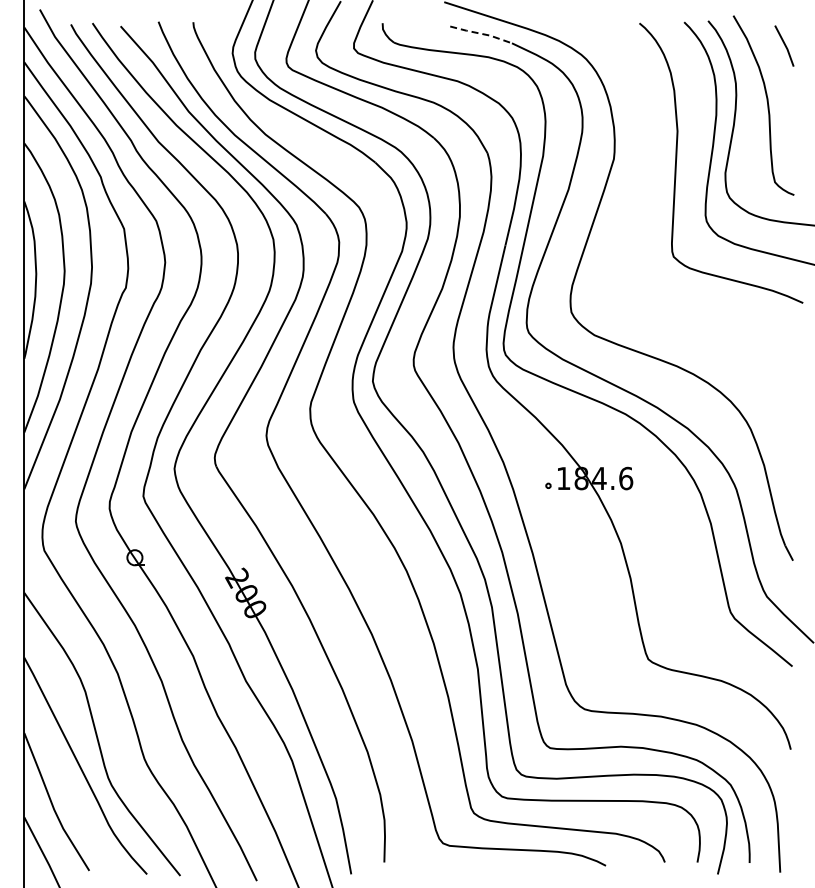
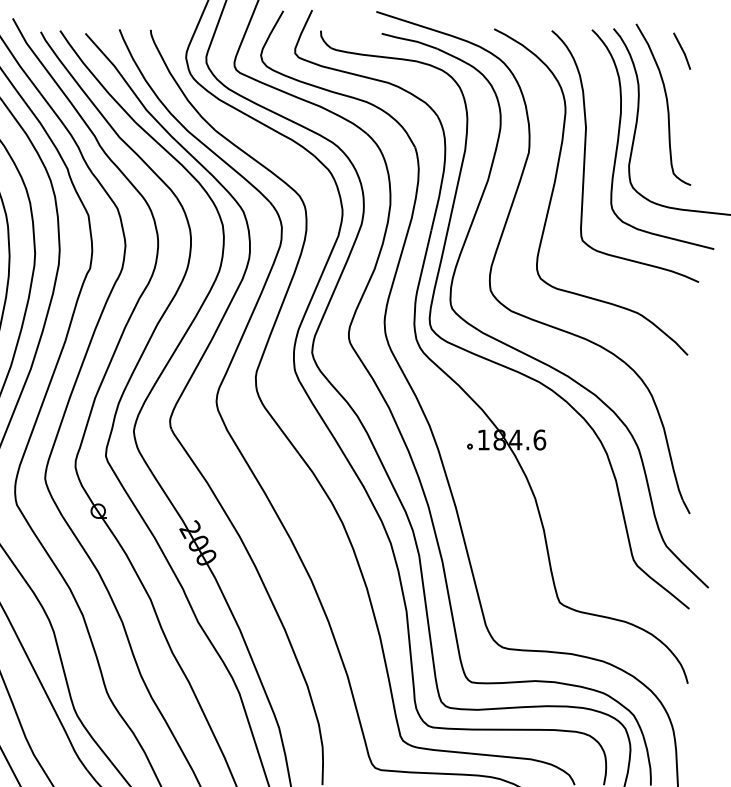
line: (481, 33) -> (409, 39), dashed -> solid
curve: (643, 194) -> (555, 184), added

